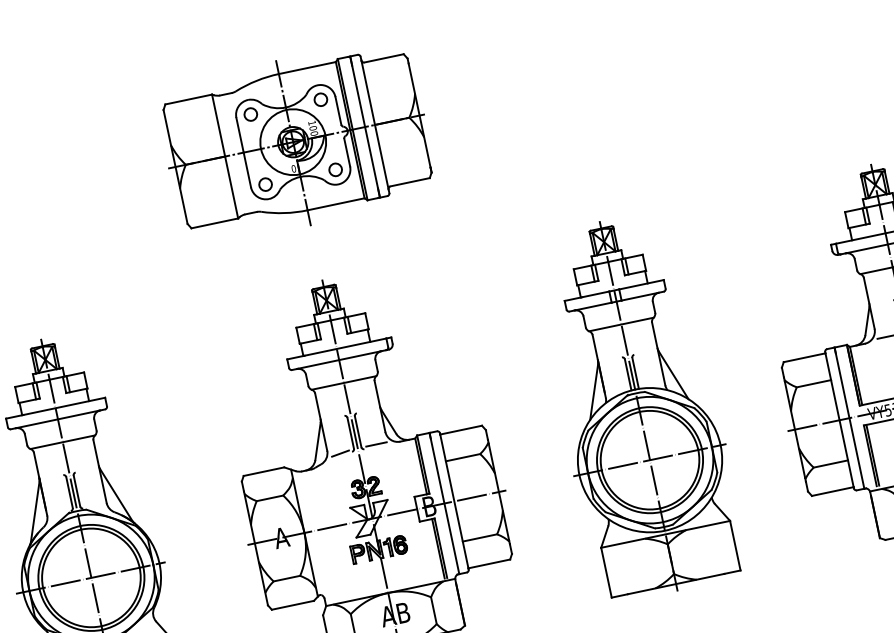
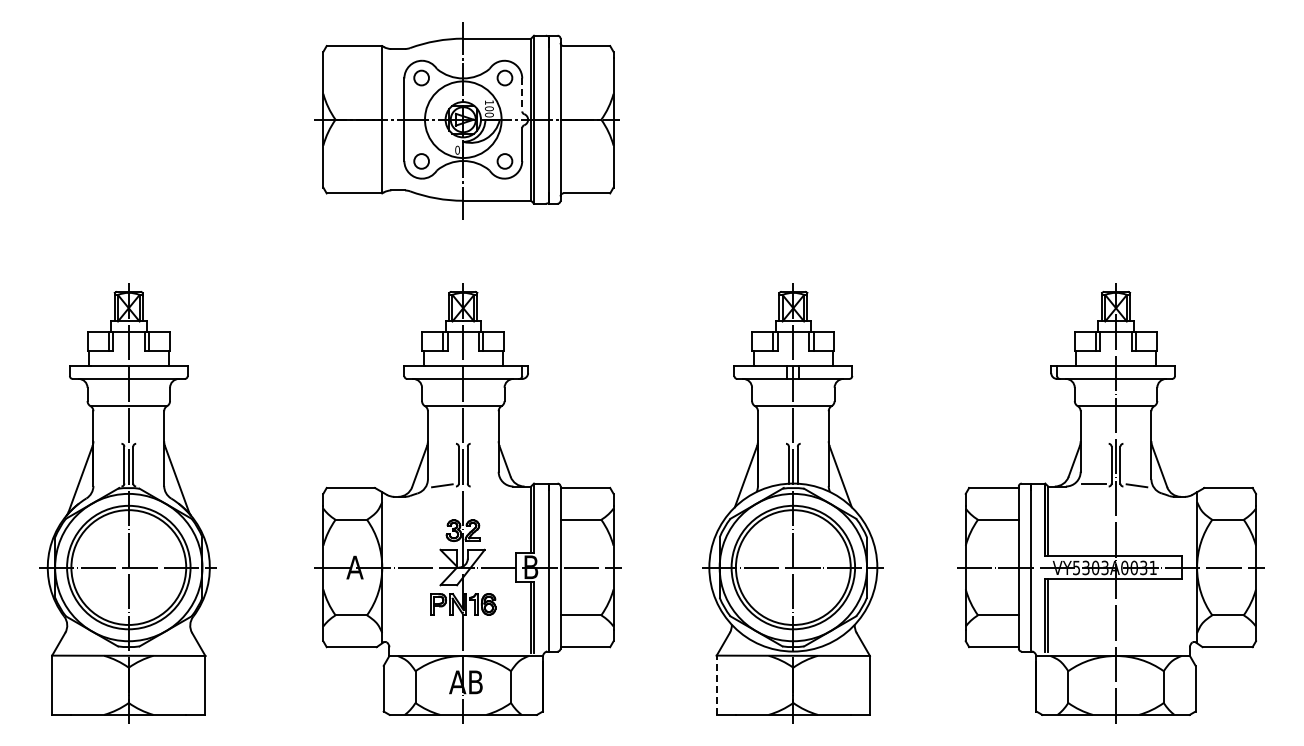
line: (338, 111) -> (522, 95), solid -> dashed
line: (376, 444) -> (485, 483), removed
line: (606, 572) -> (716, 685), solid -> dashed

